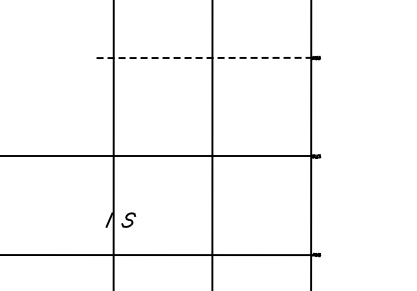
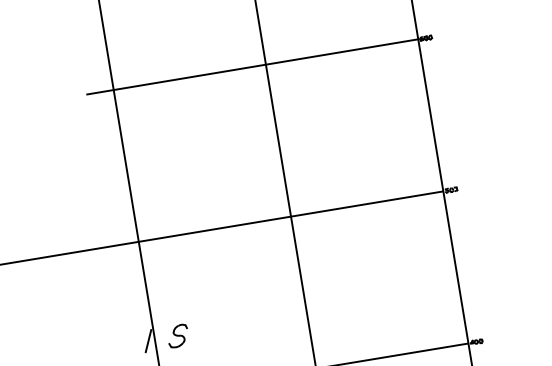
line: (204, 57) -> (253, 65), dashed -> solid

